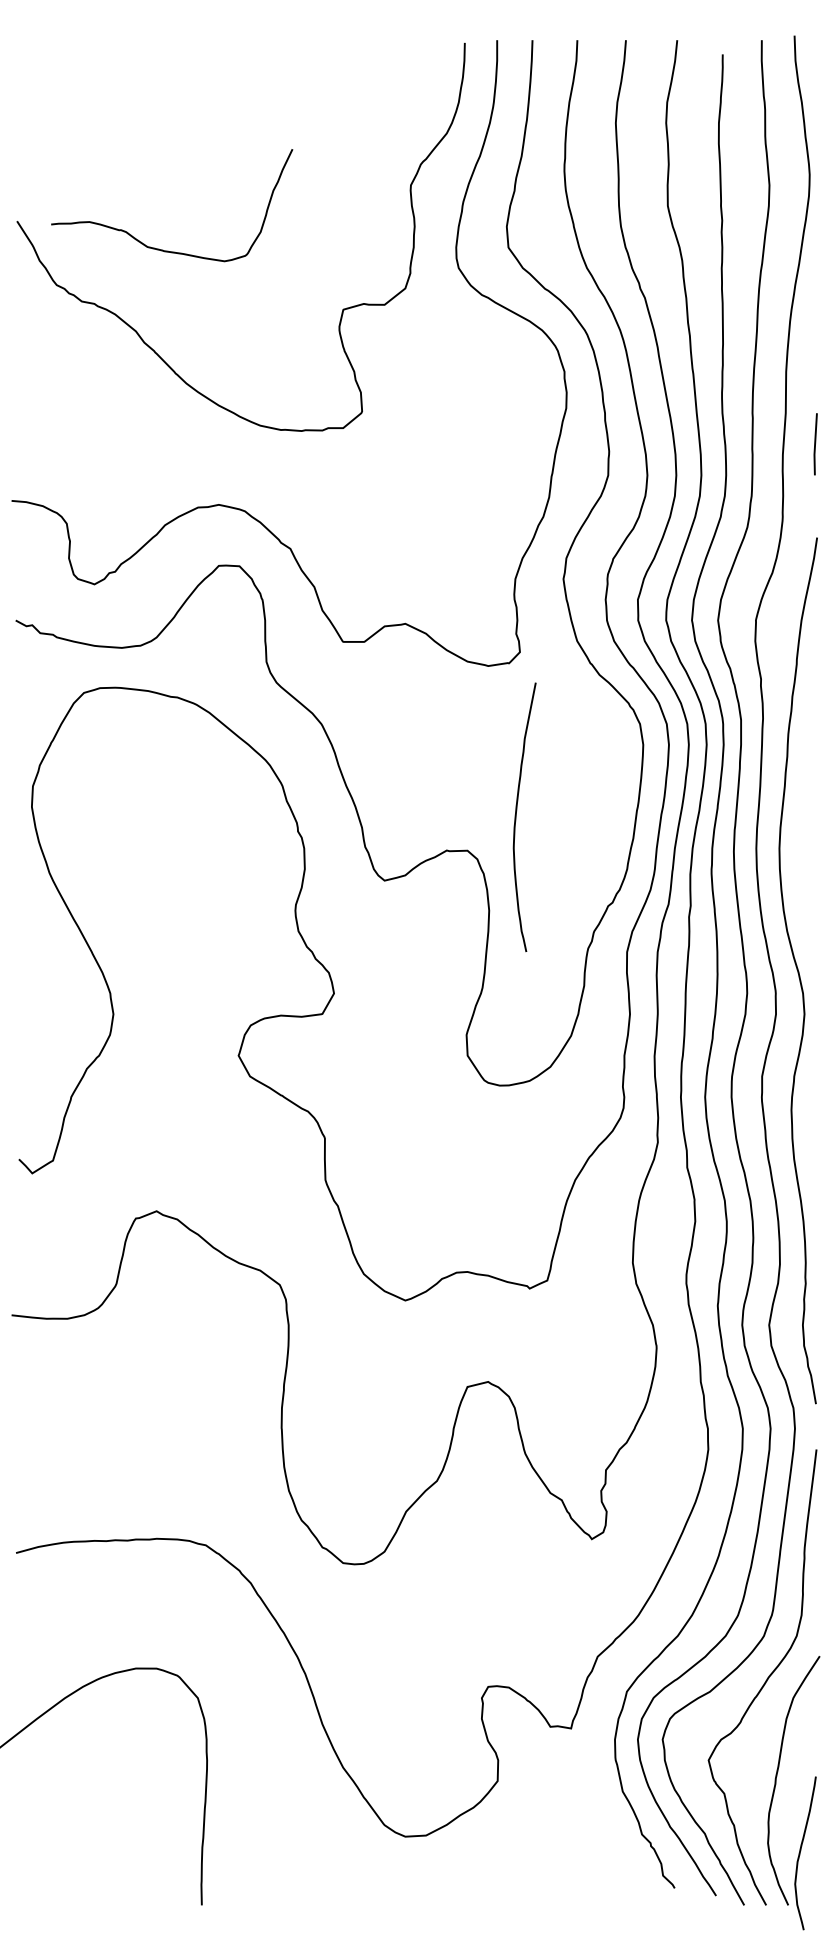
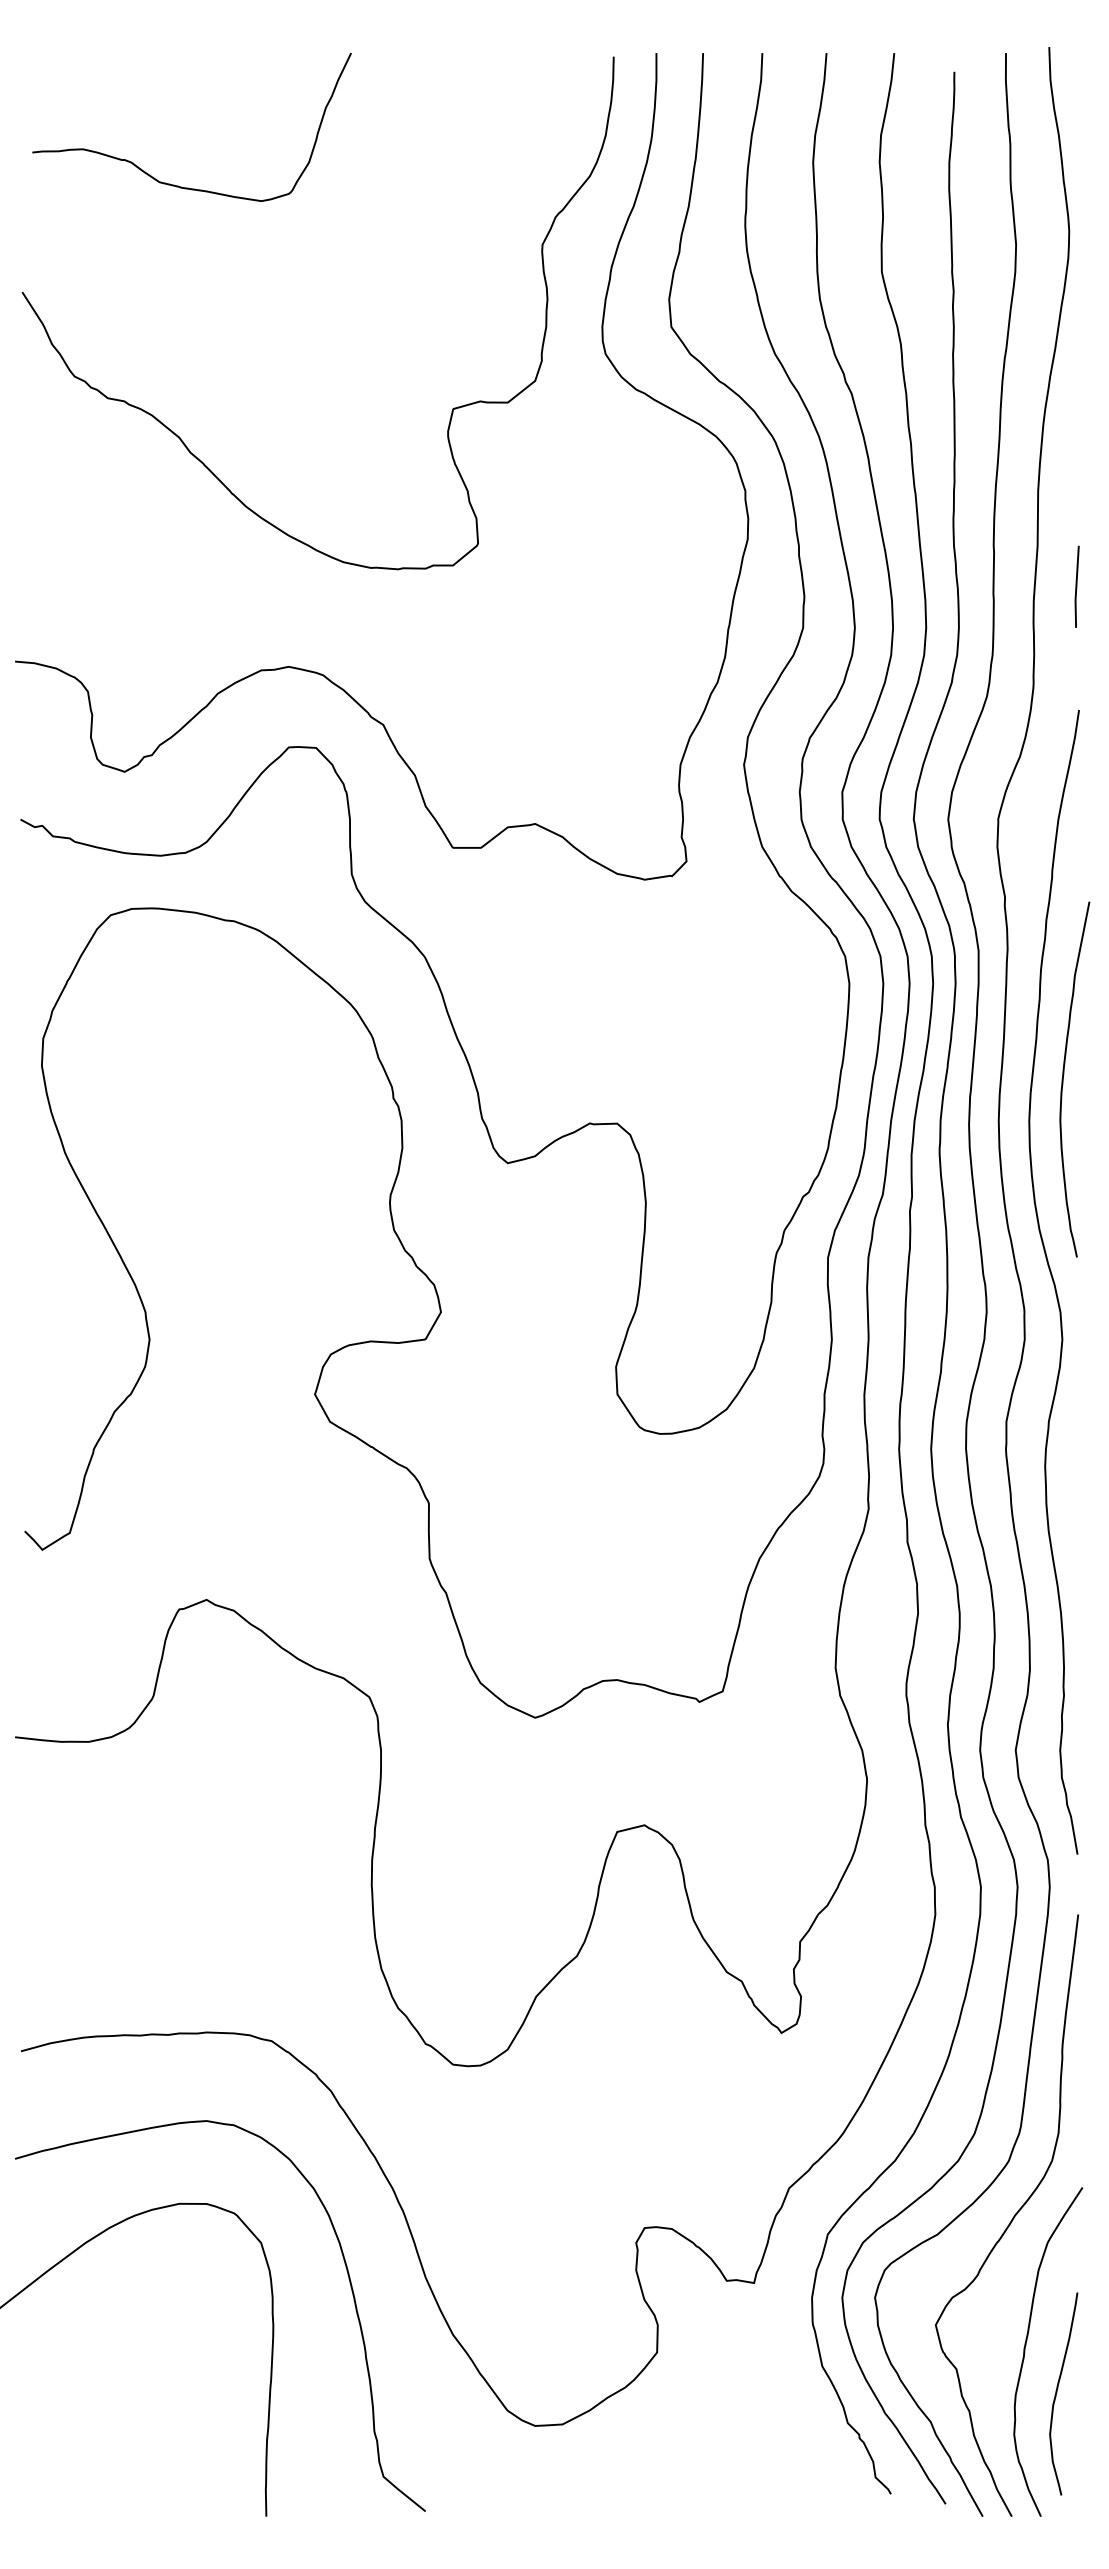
curve: (161, 249) -> (178, 185), moved
curve: (516, 817) -> (1063, 1079), moved
curve: (264, 1728) -> (349, 2283), added
curve: (800, 1852) -> (1057, 2392), moved

